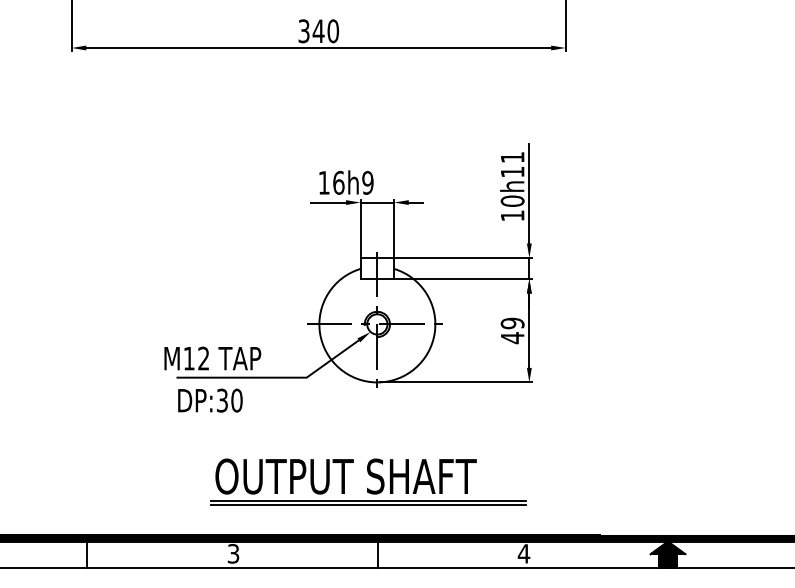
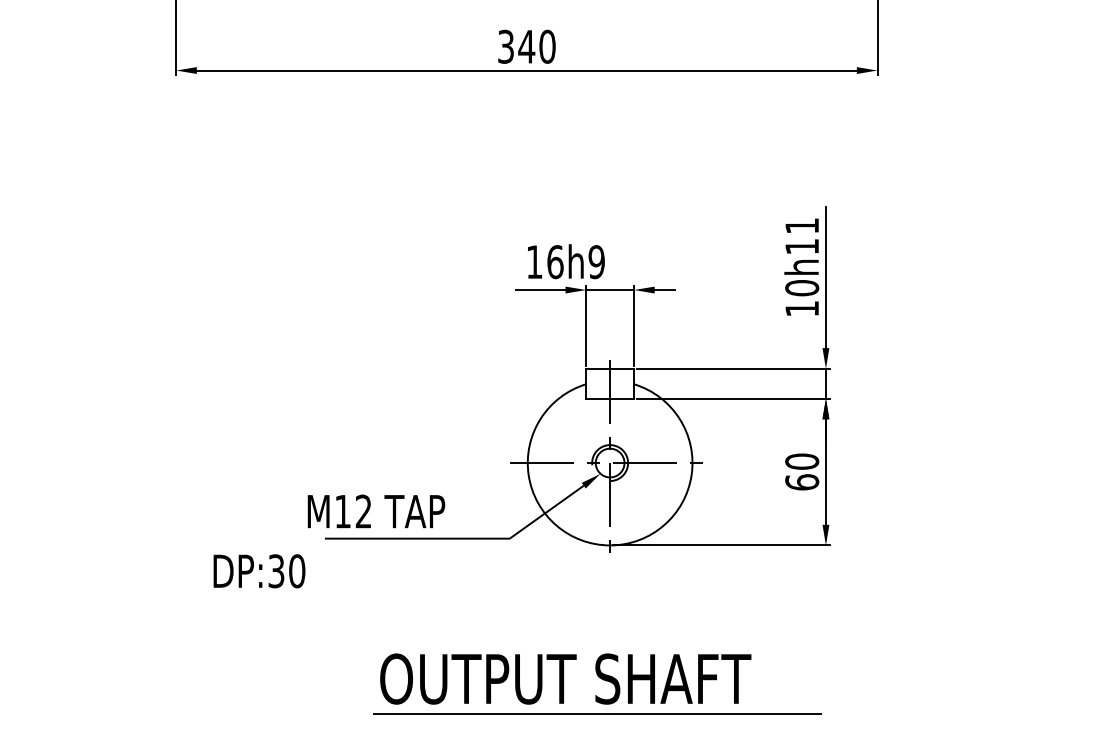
text: (512, 330) -> (801, 471), 49 -> 60
text: (210, 400) -> (259, 571), moved
line: (368, 505) -> (597, 720), removed

